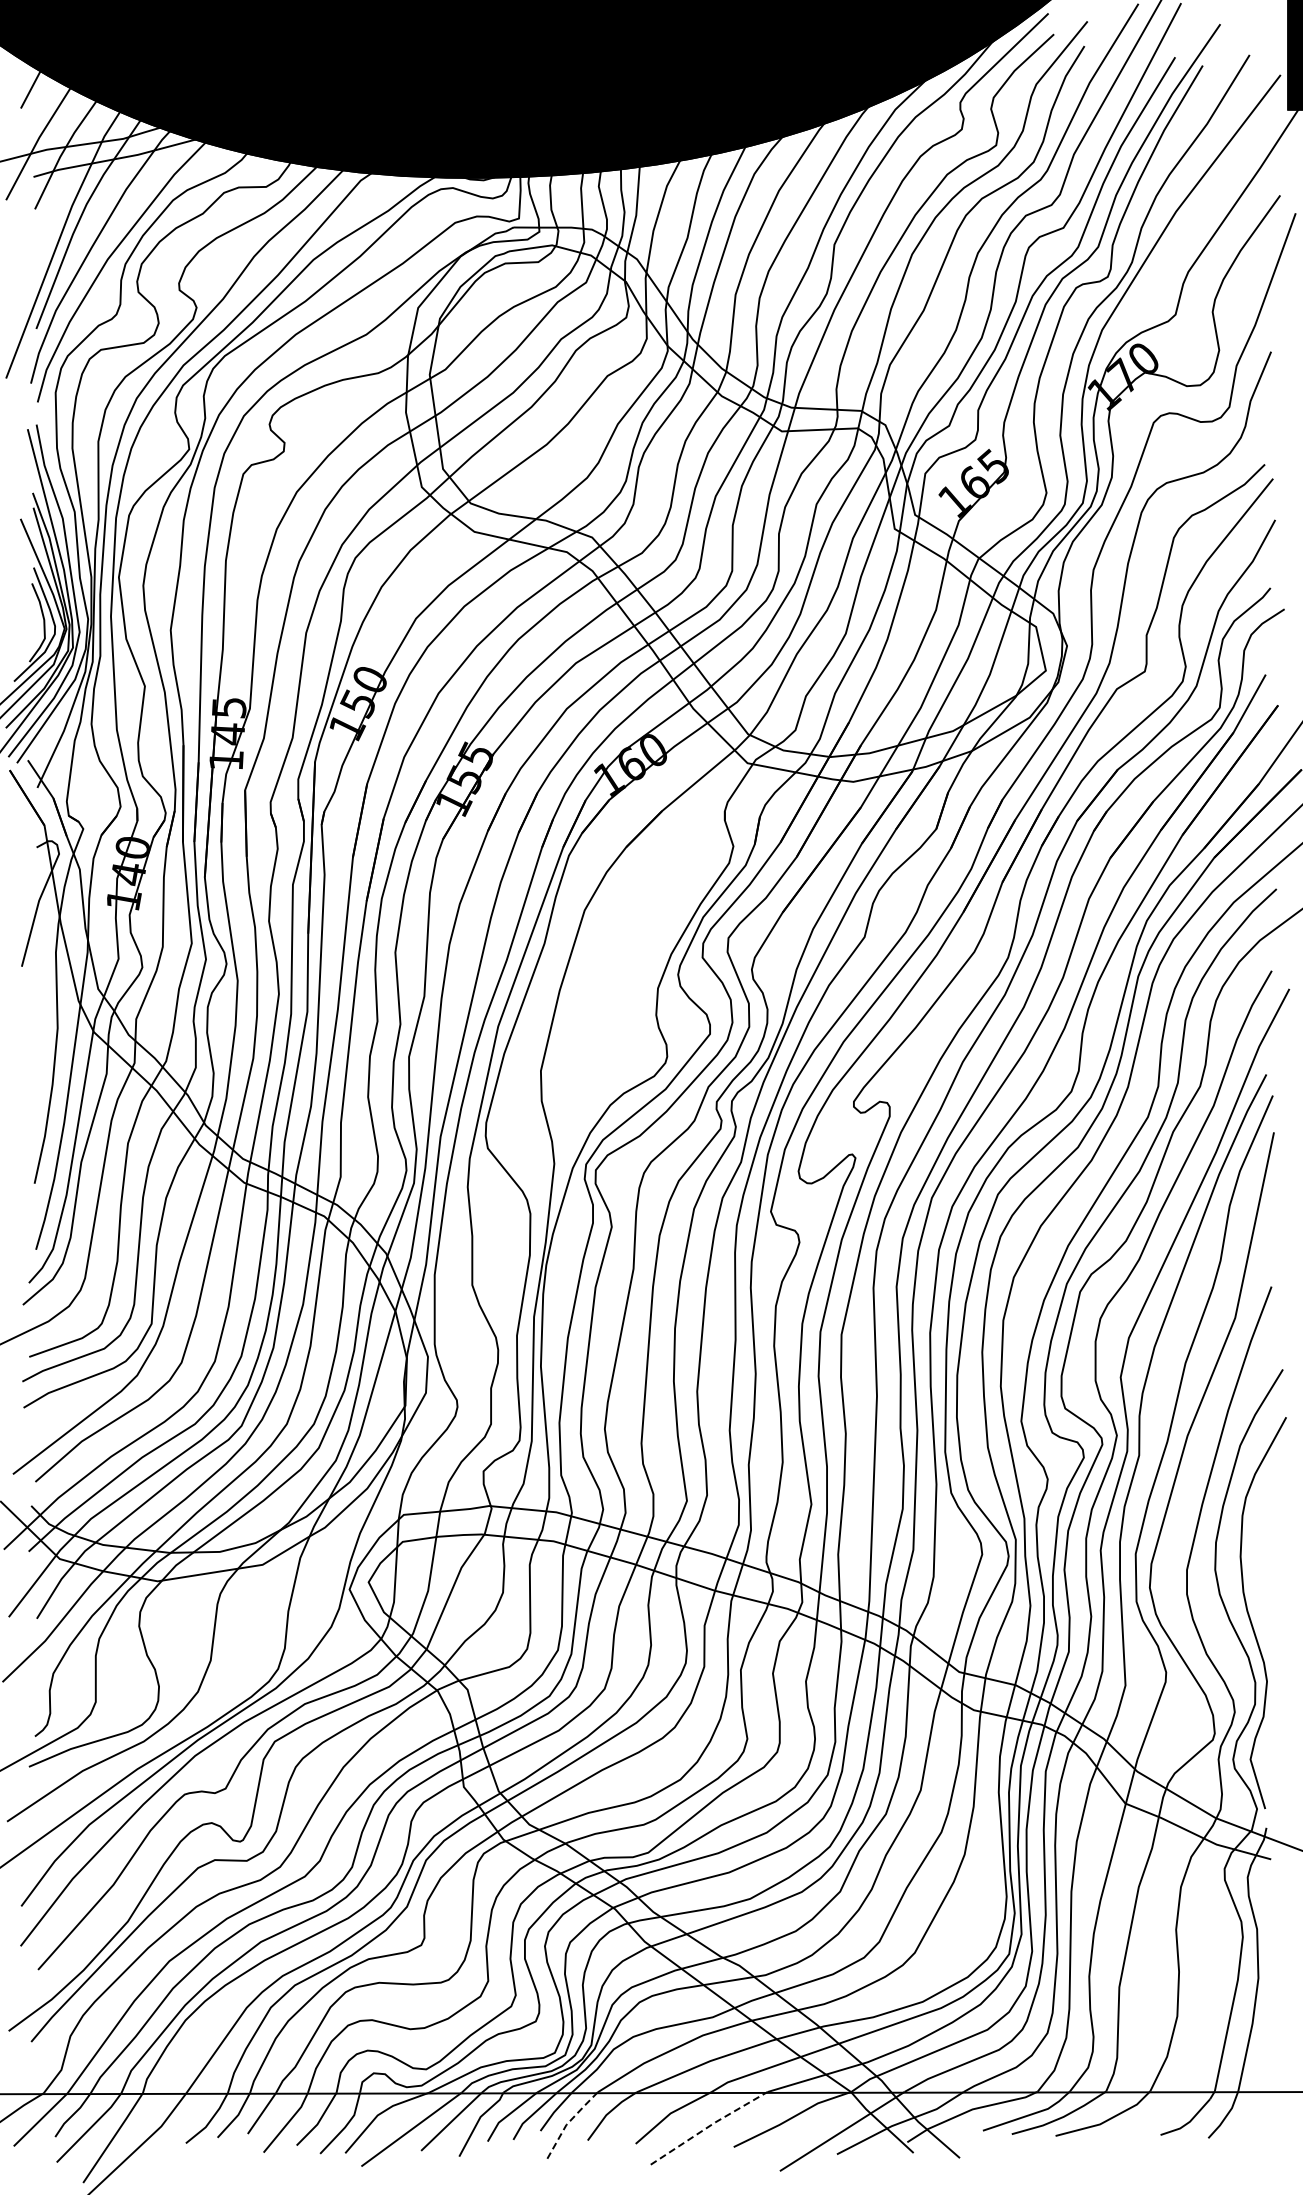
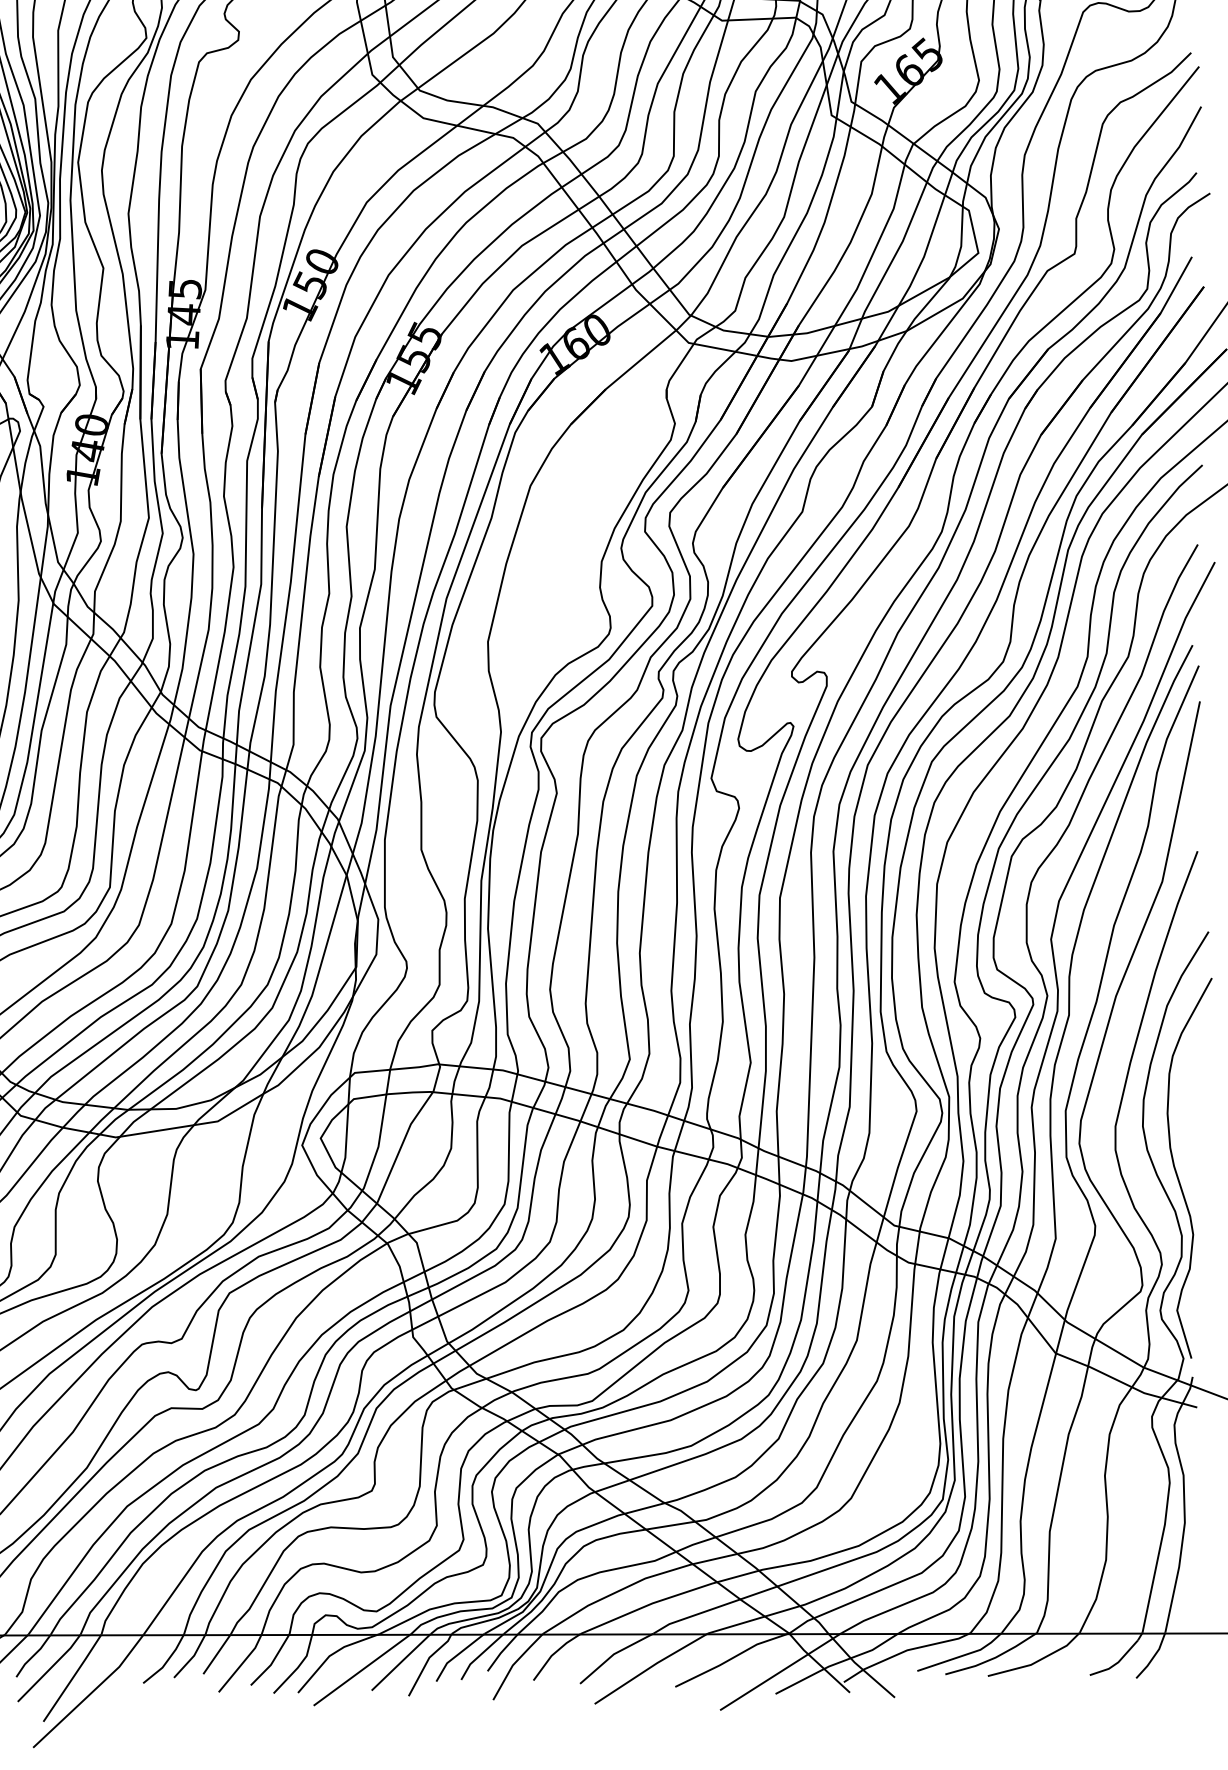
line: (567, 2123) -> (513, 1664), dashed -> solid
line: (708, 2126) -> (650, 1666), dashed -> solid

